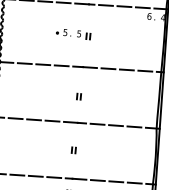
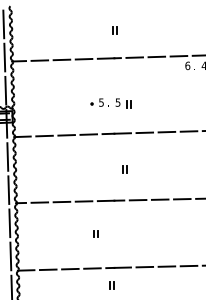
part: (72, 34) -> (110, 103), moved
part: (78, 96) -> (124, 169), moved
part: (73, 149) -> (95, 233), moved

